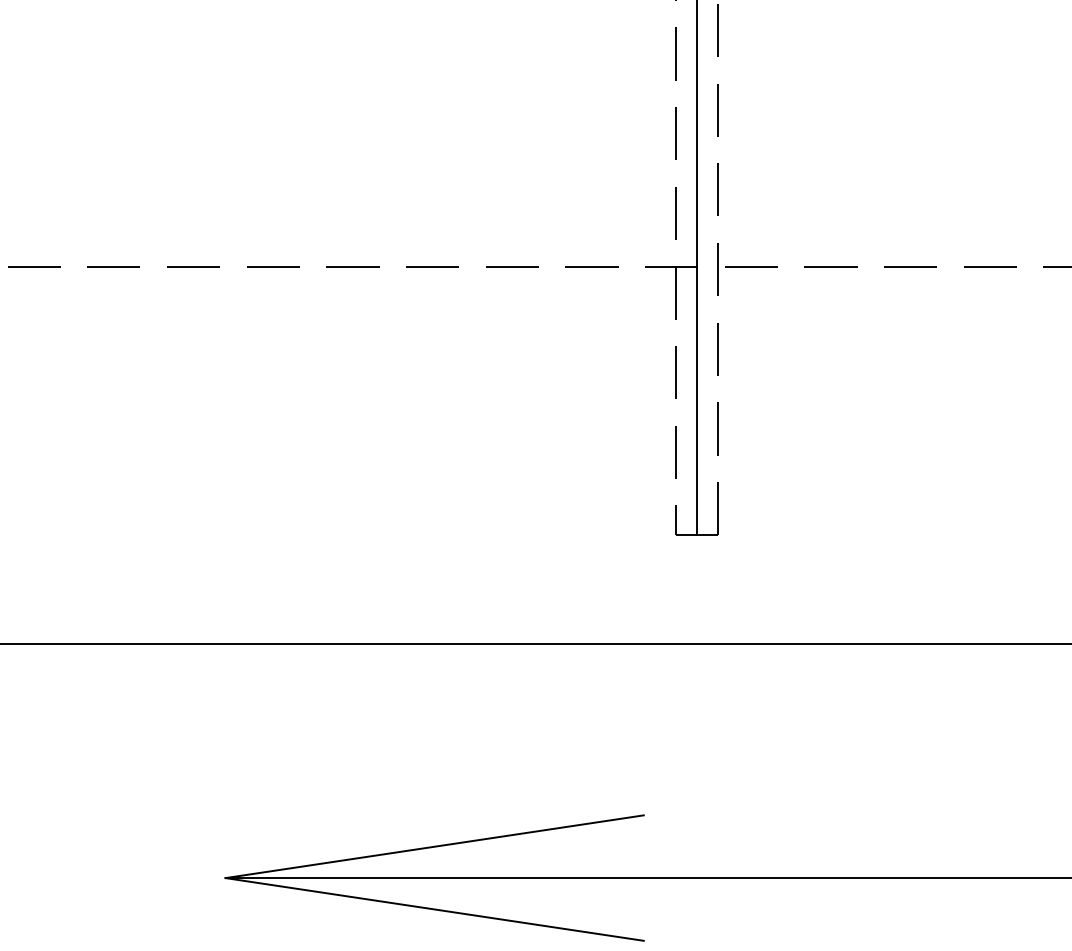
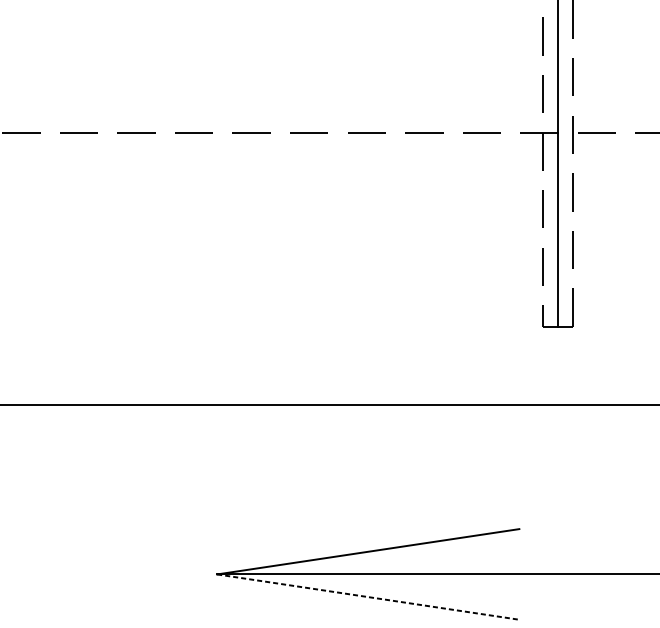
line: (435, 909) -> (368, 597), solid -> dashed

